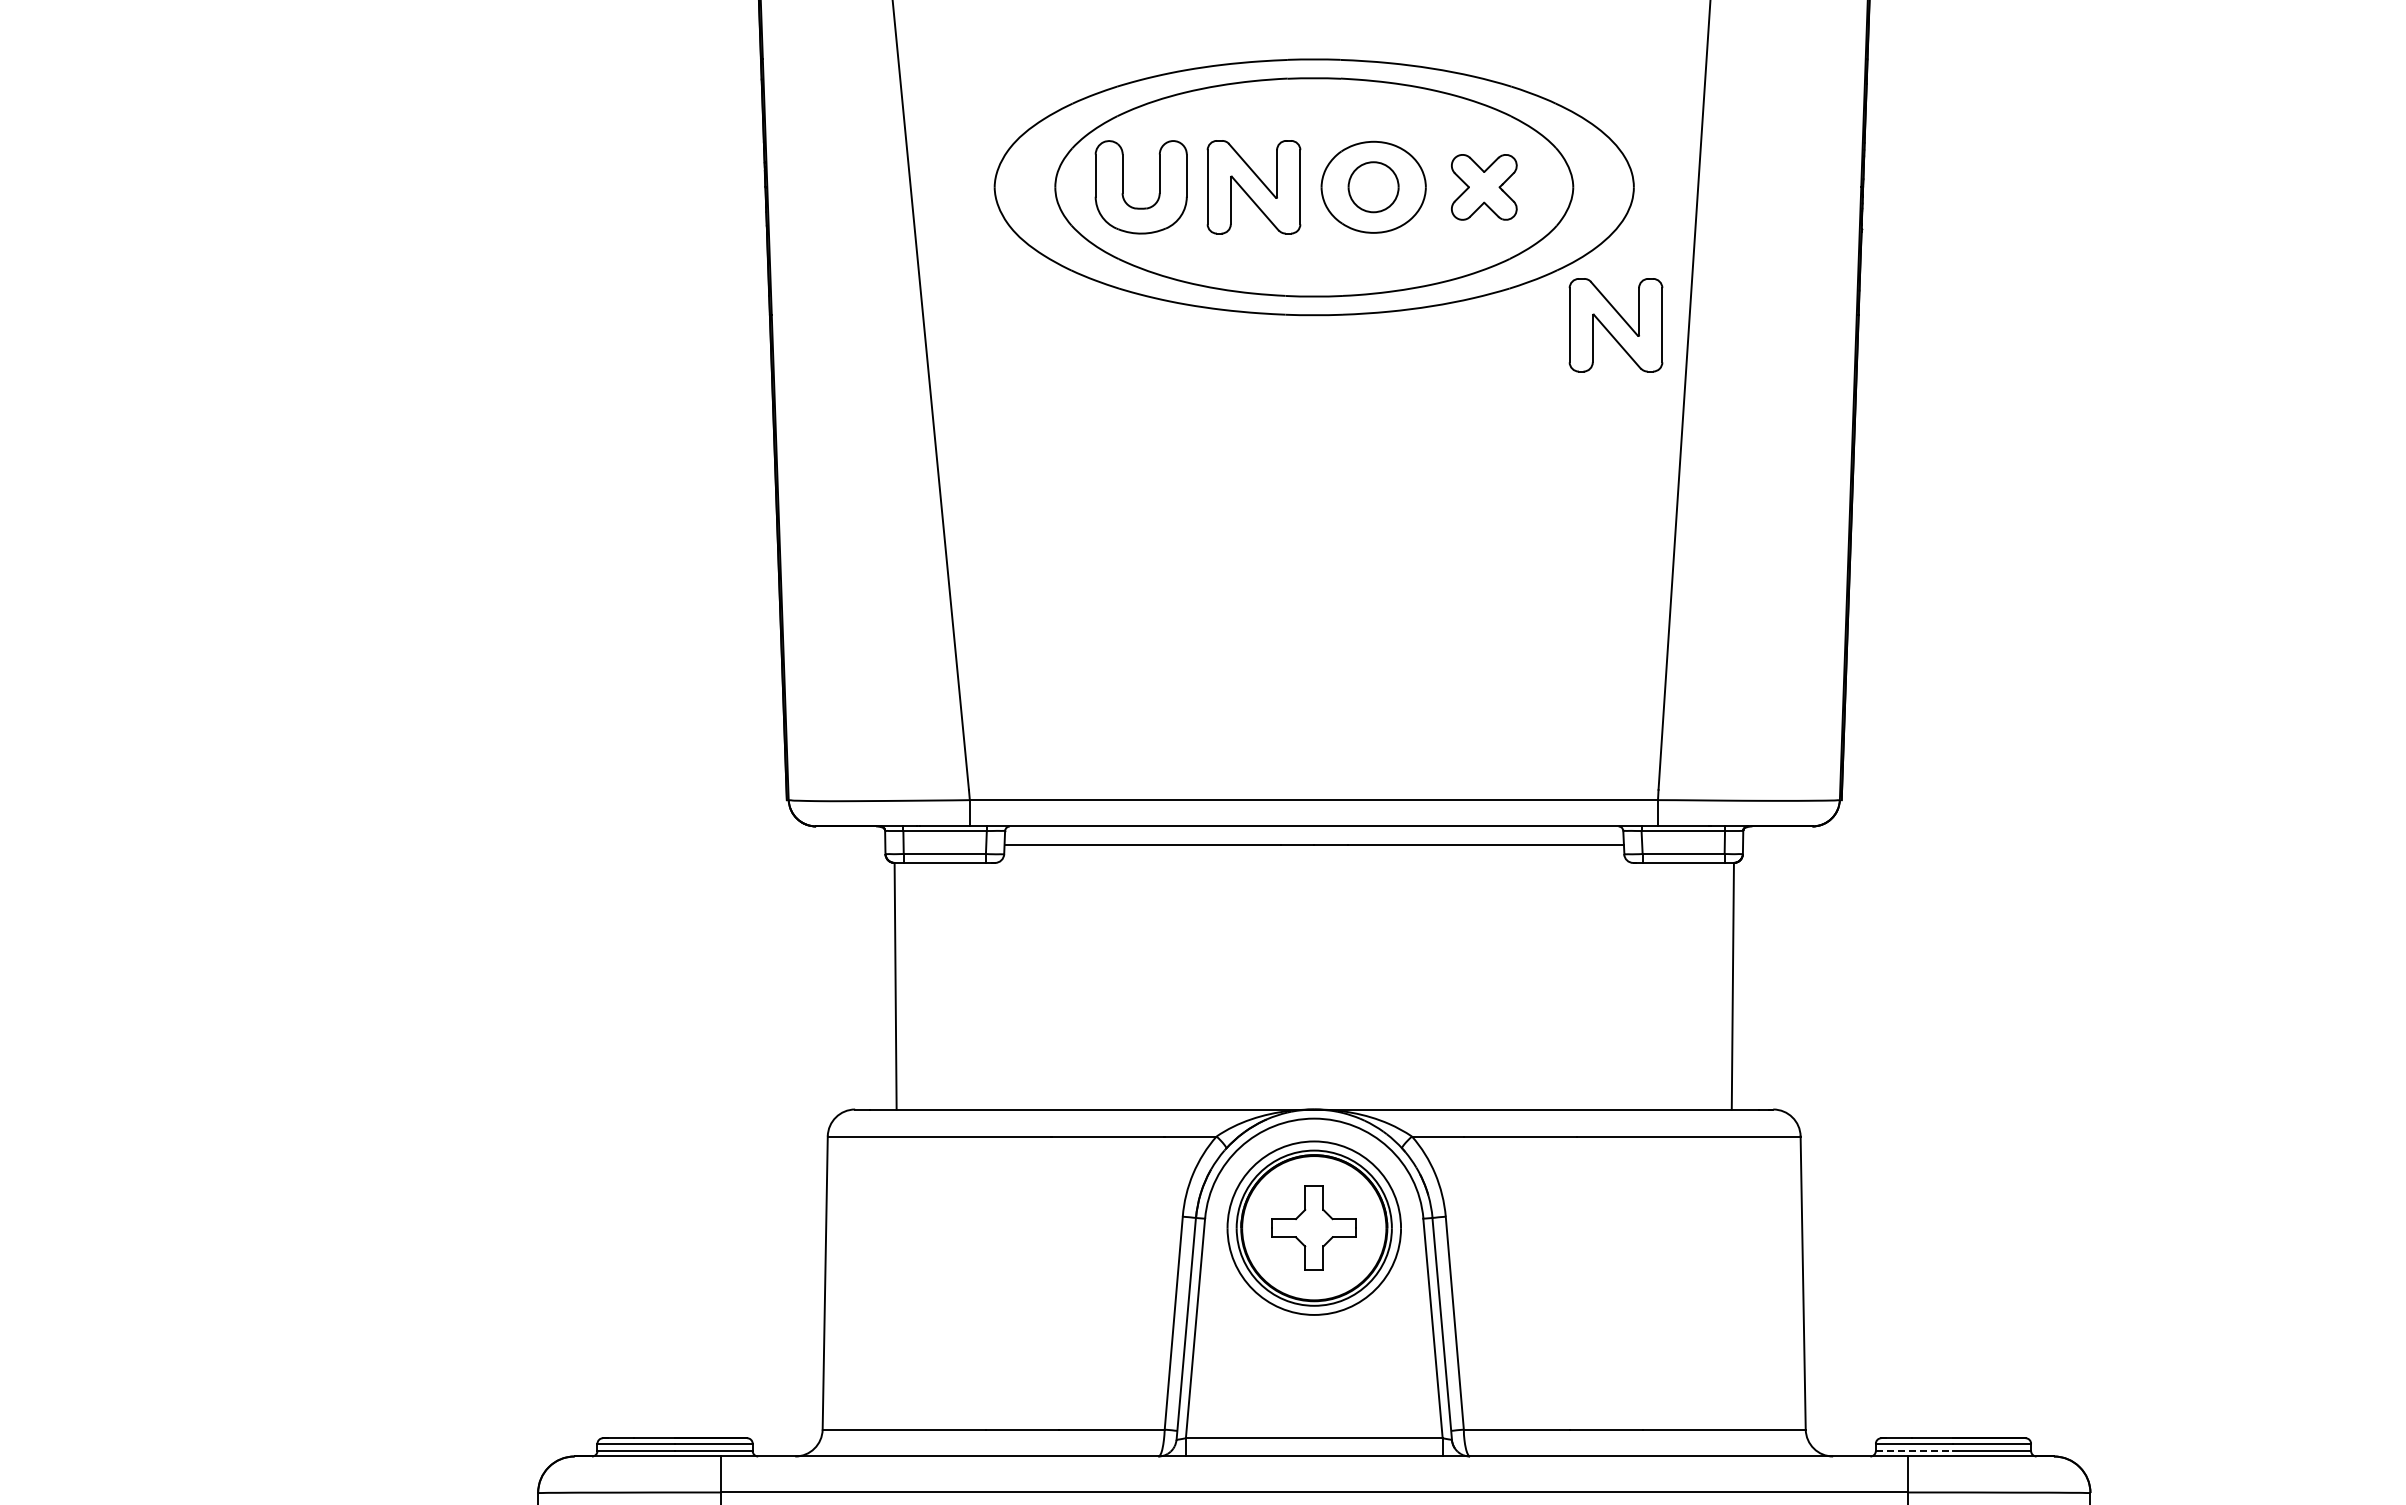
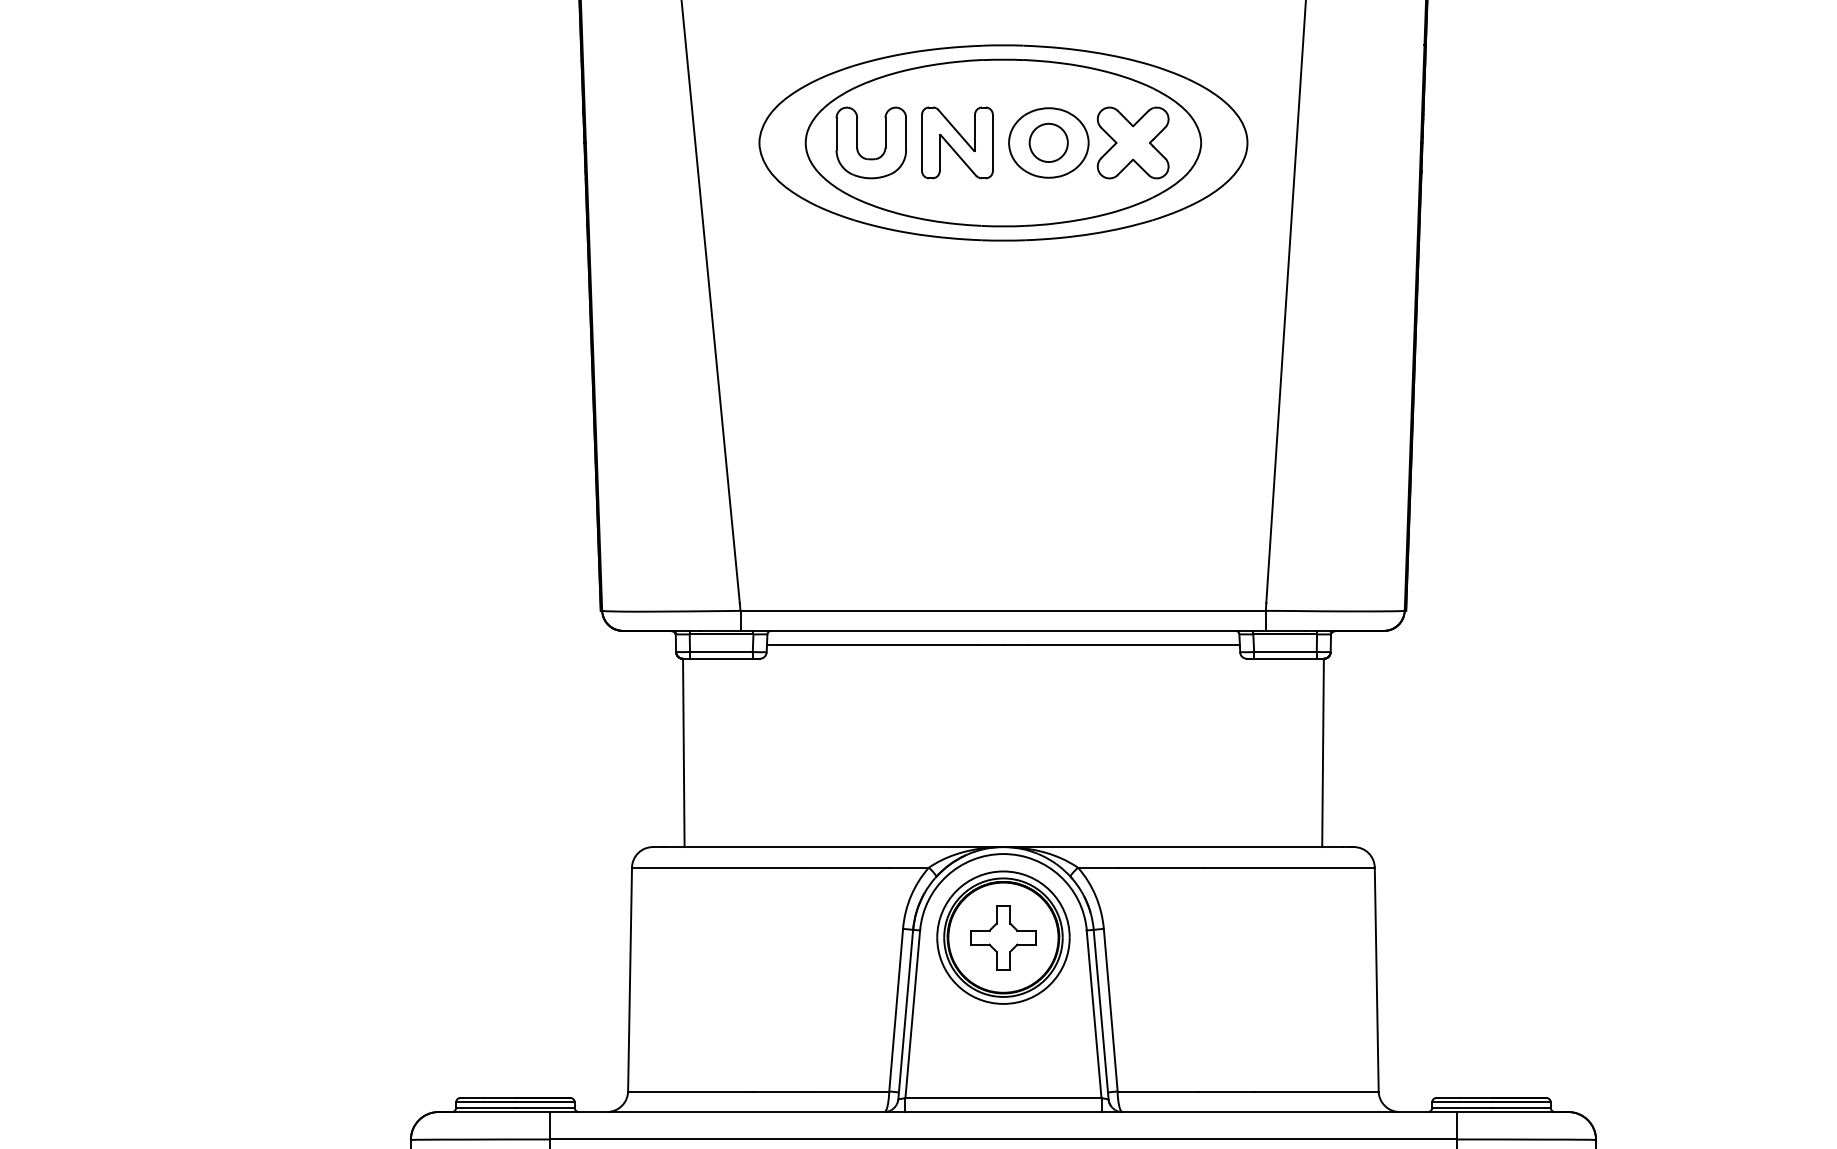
part: (1484, 187) -> (1133, 143), size x1.43
part: (1615, 325) -> (1233, 248), removed
line: (1914, 1451) -> (1461, 1108), dashed -> solid

